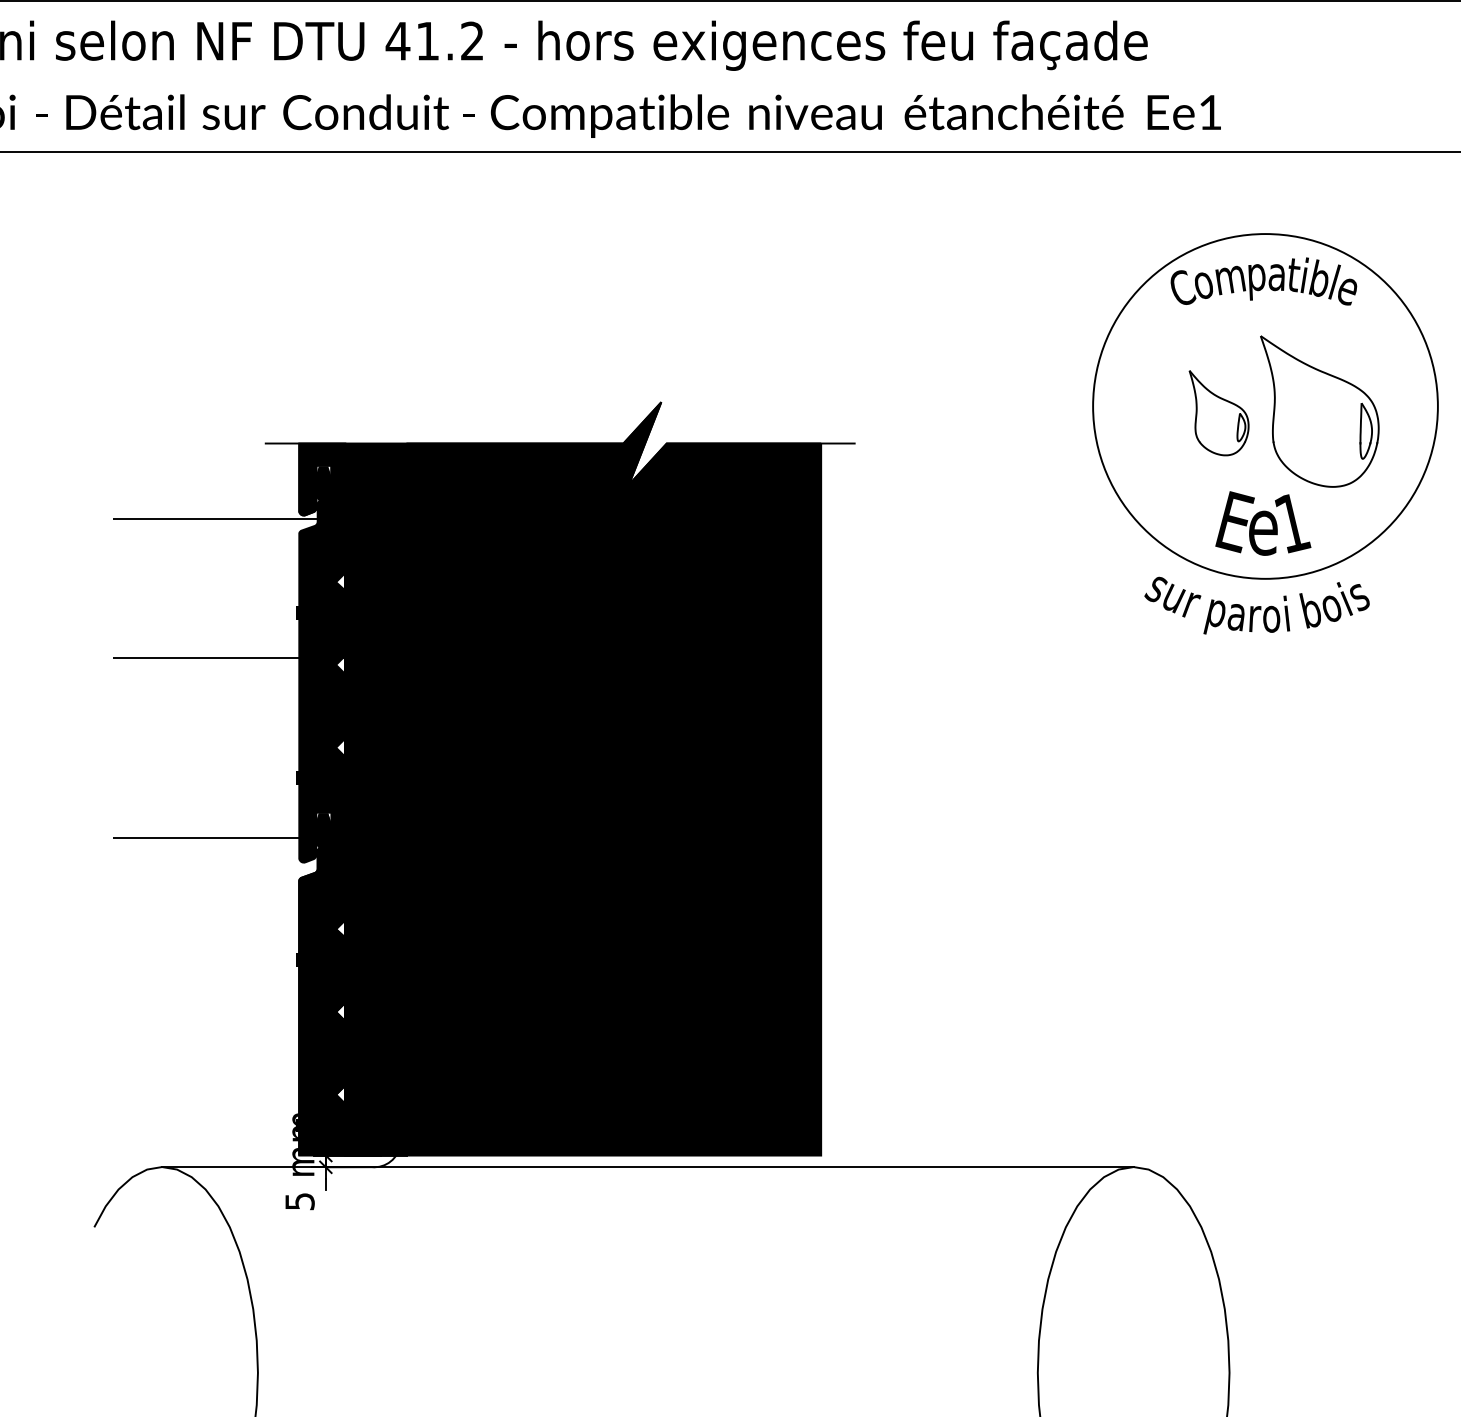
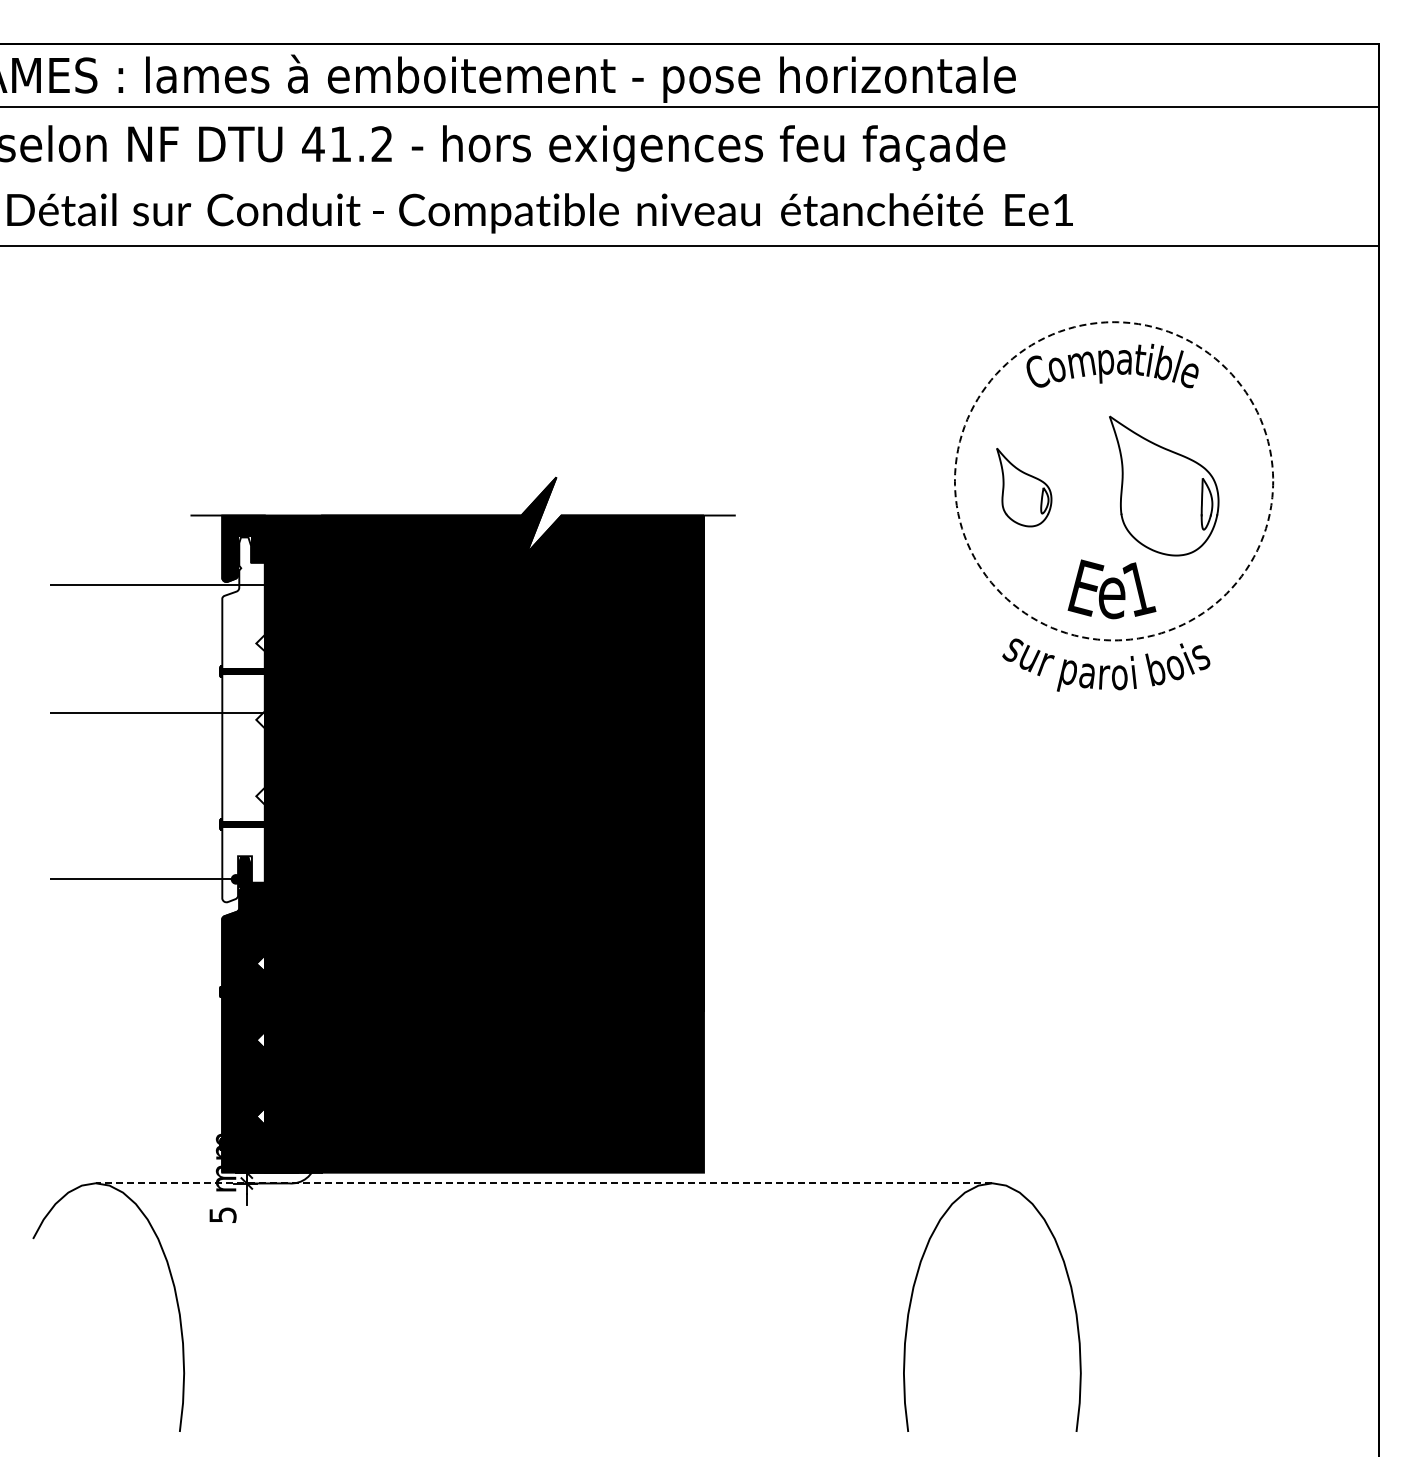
circle: (1264, 406) -> (1113, 481), solid -> dashed
part: (1219, 413) -> (1024, 487), moved
fill: (322, 664) -> (243, 719), removed
line: (647, 1167) -> (543, 1183), solid -> dashed

